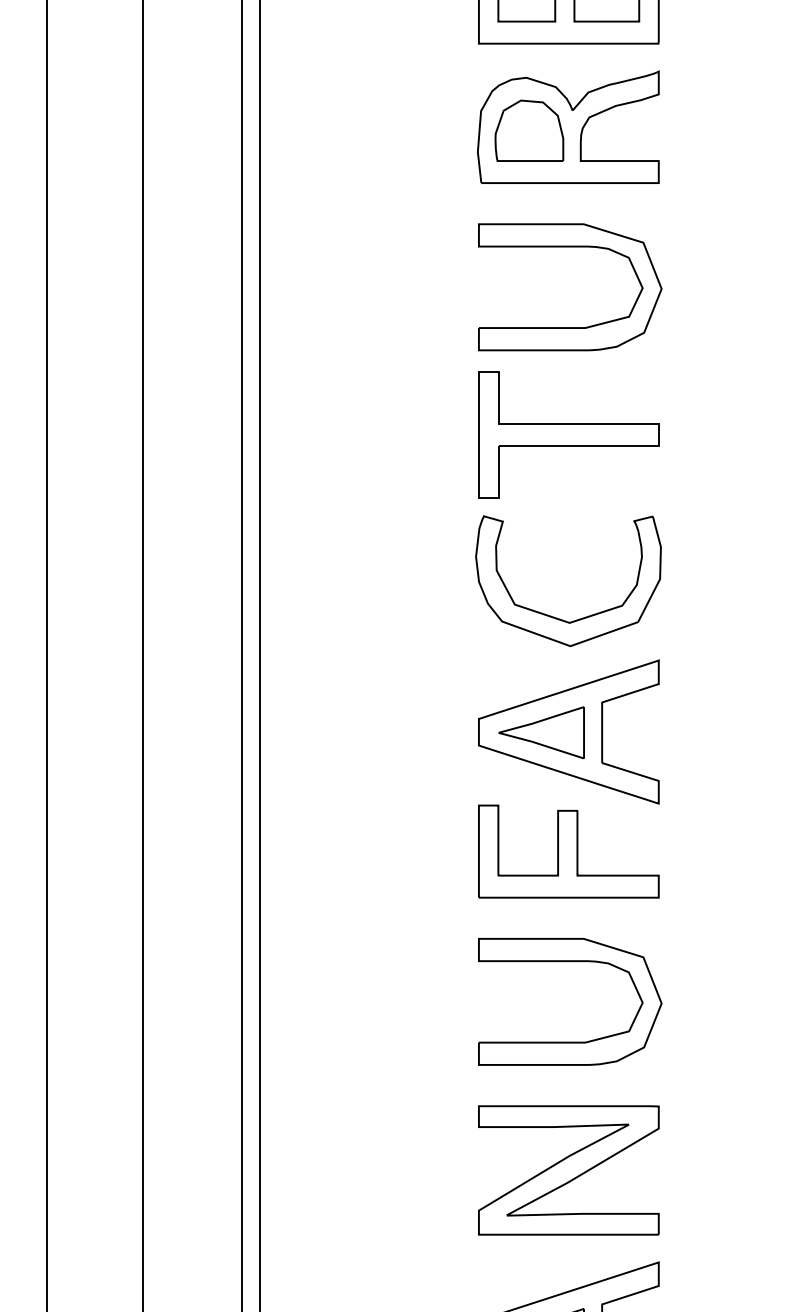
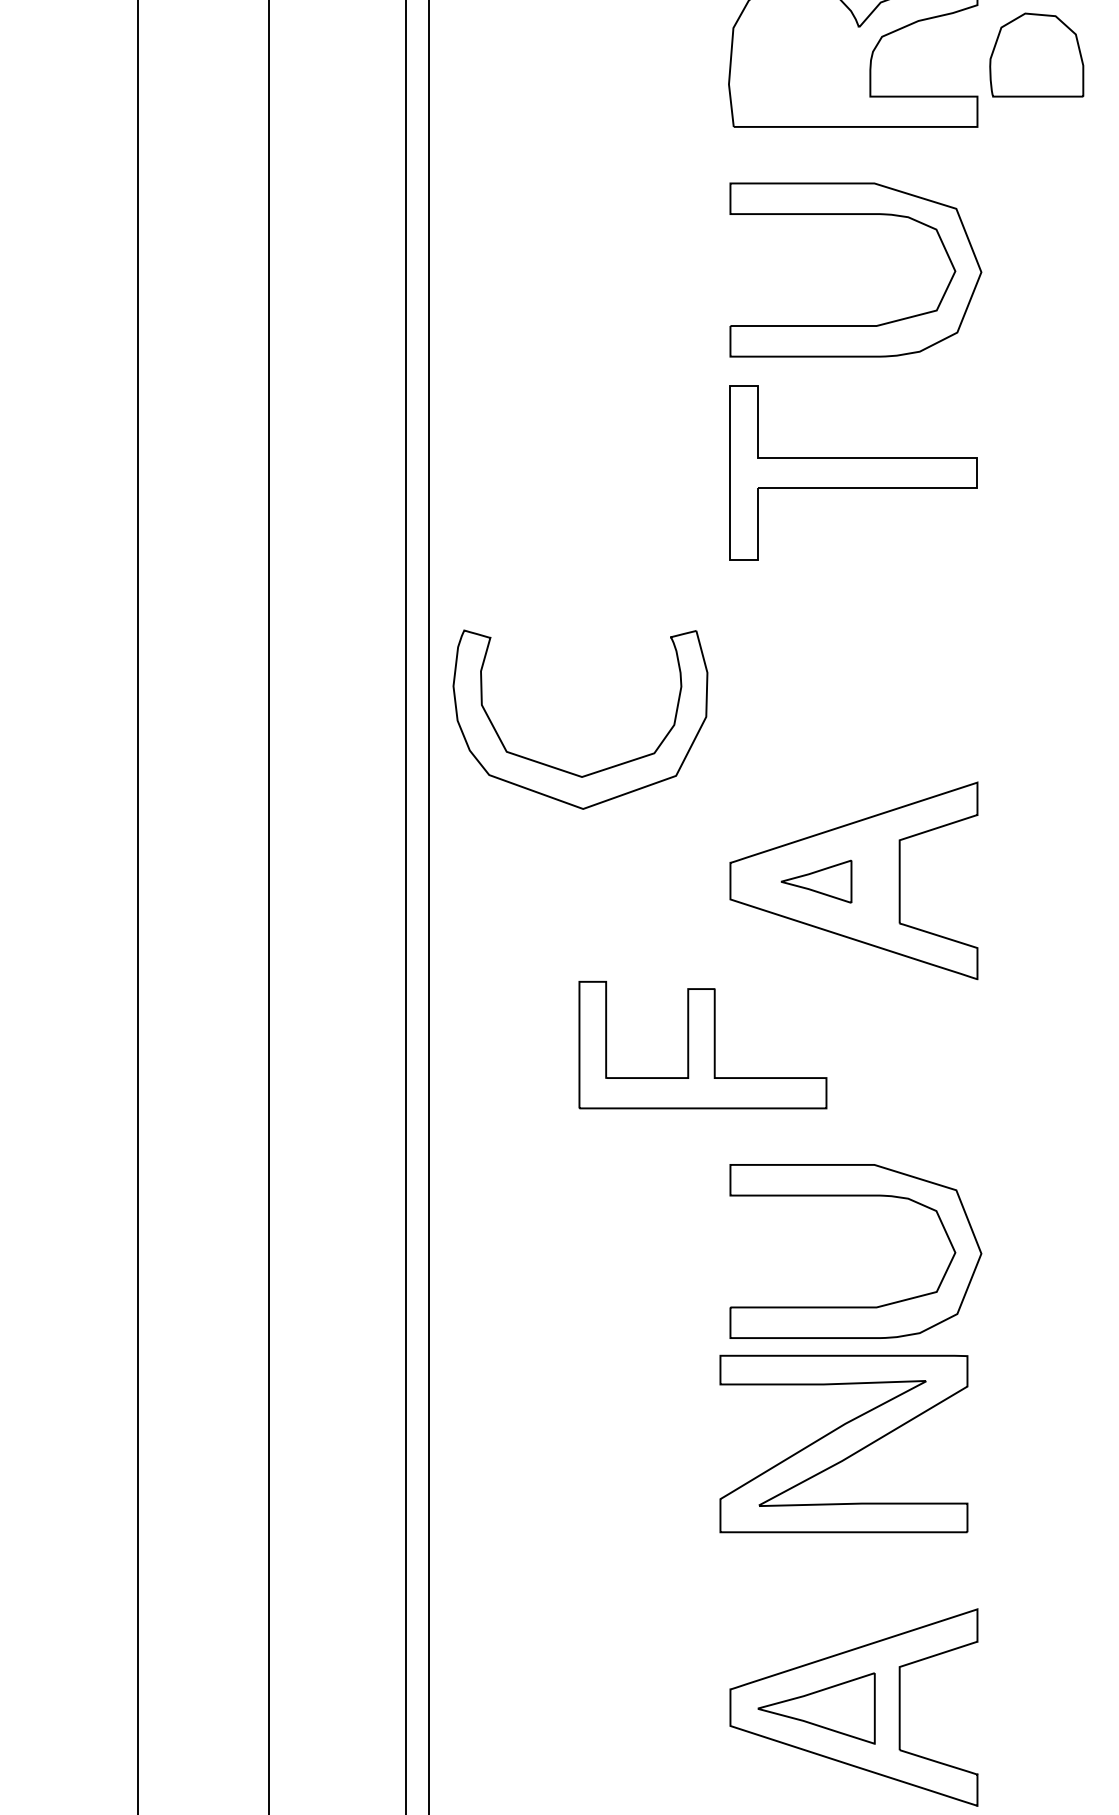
part: (529, 130) -> (1036, 54), moved
part: (556, 617) -> (563, 769), moved
part: (541, 732) -> (816, 881), size x0.6
part: (568, 851) -> (702, 1045), moved
part: (568, 1170) -> (843, 1443), moved

